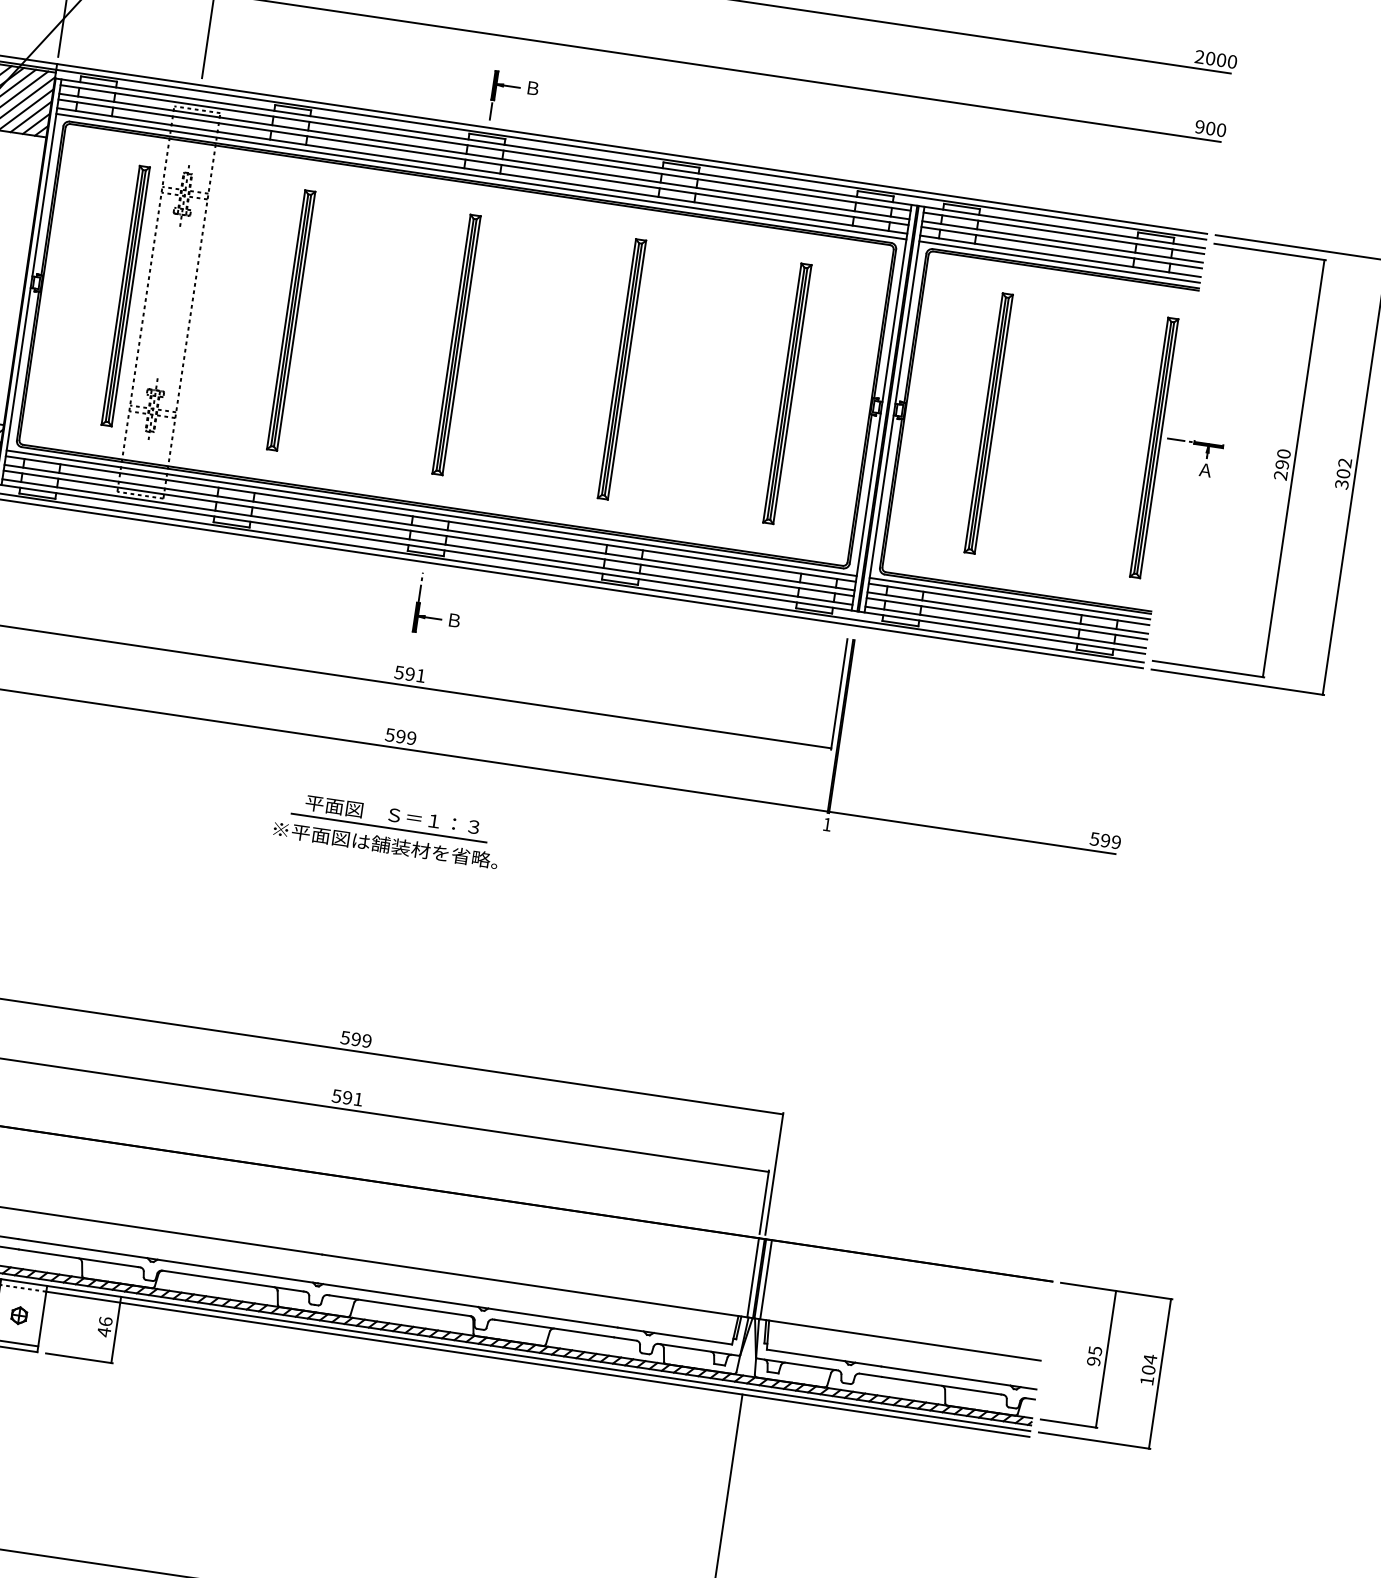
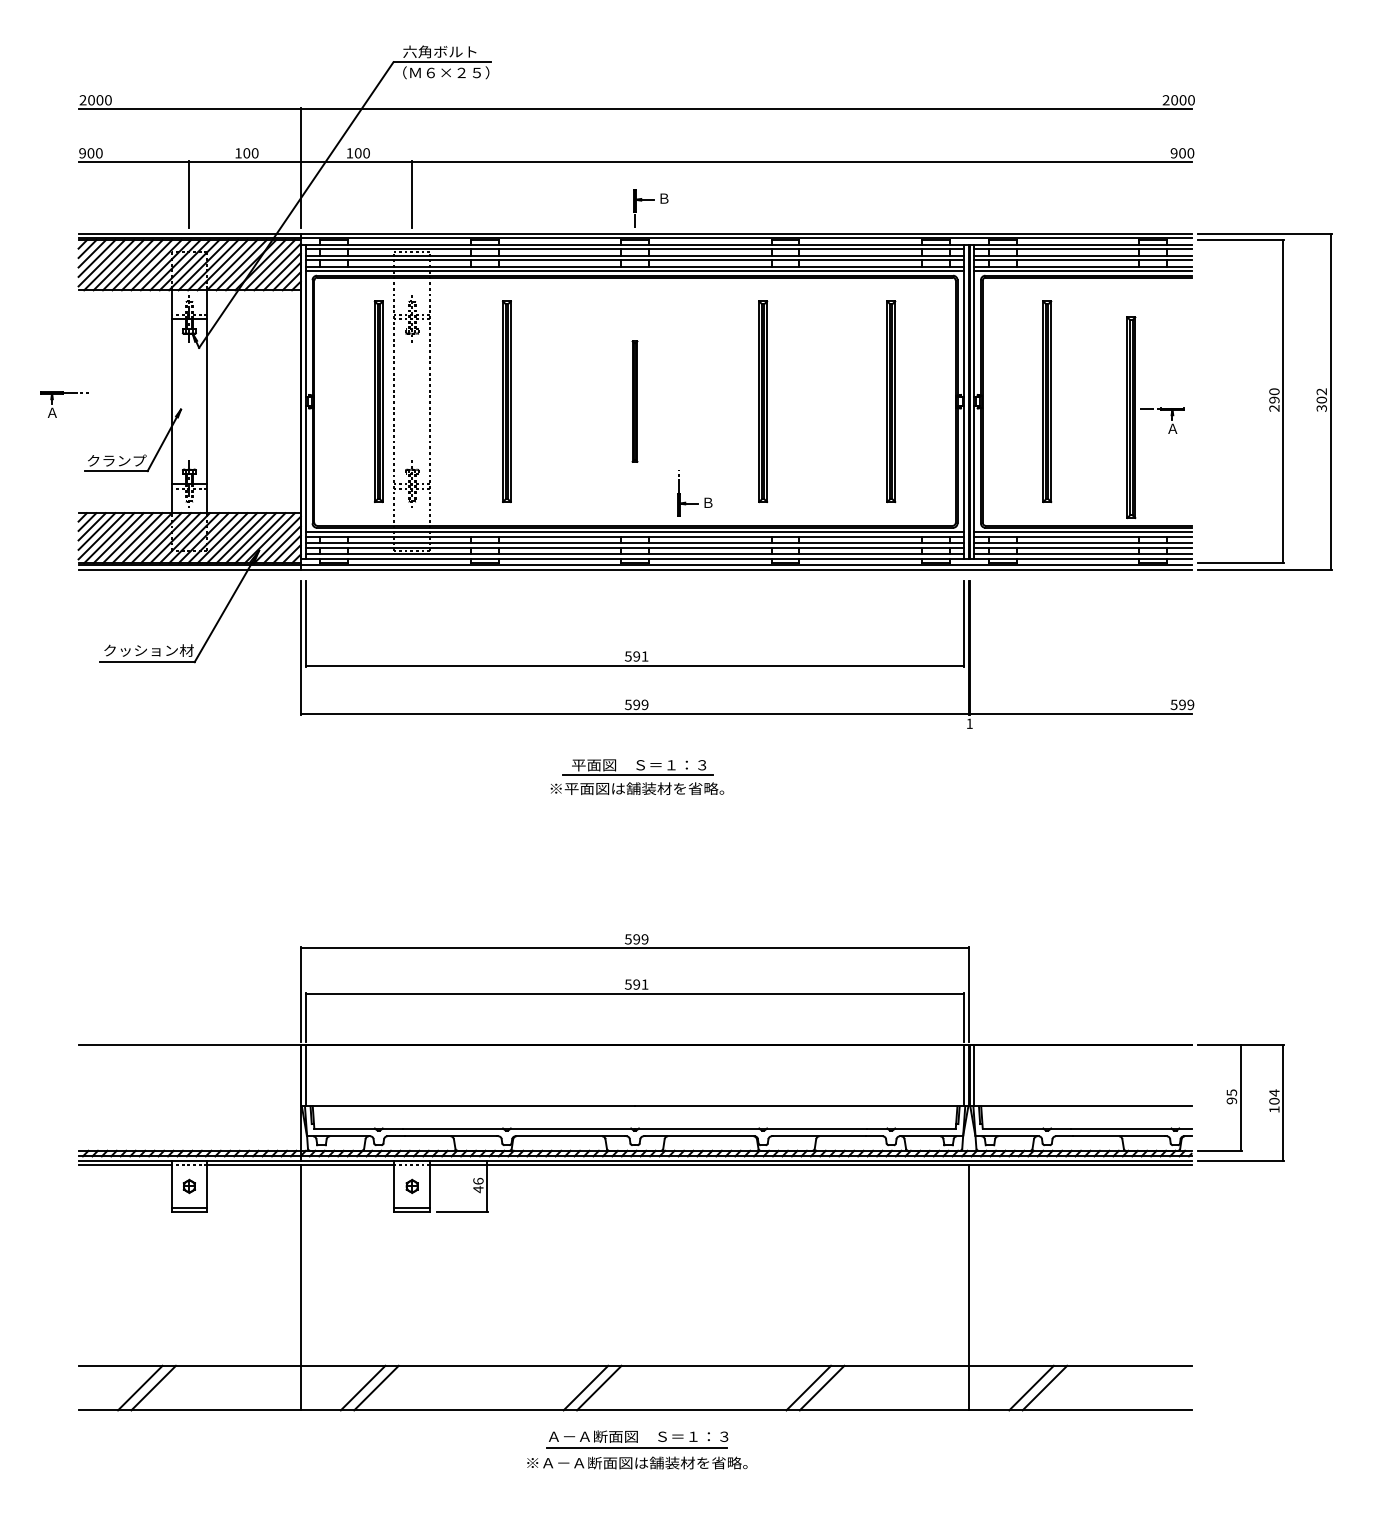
part: (455, 344) -> (634, 401), size x0.6
part: (1184, 441) -> (1153, 409), moved
part: (436, 618) -> (694, 503), moved

